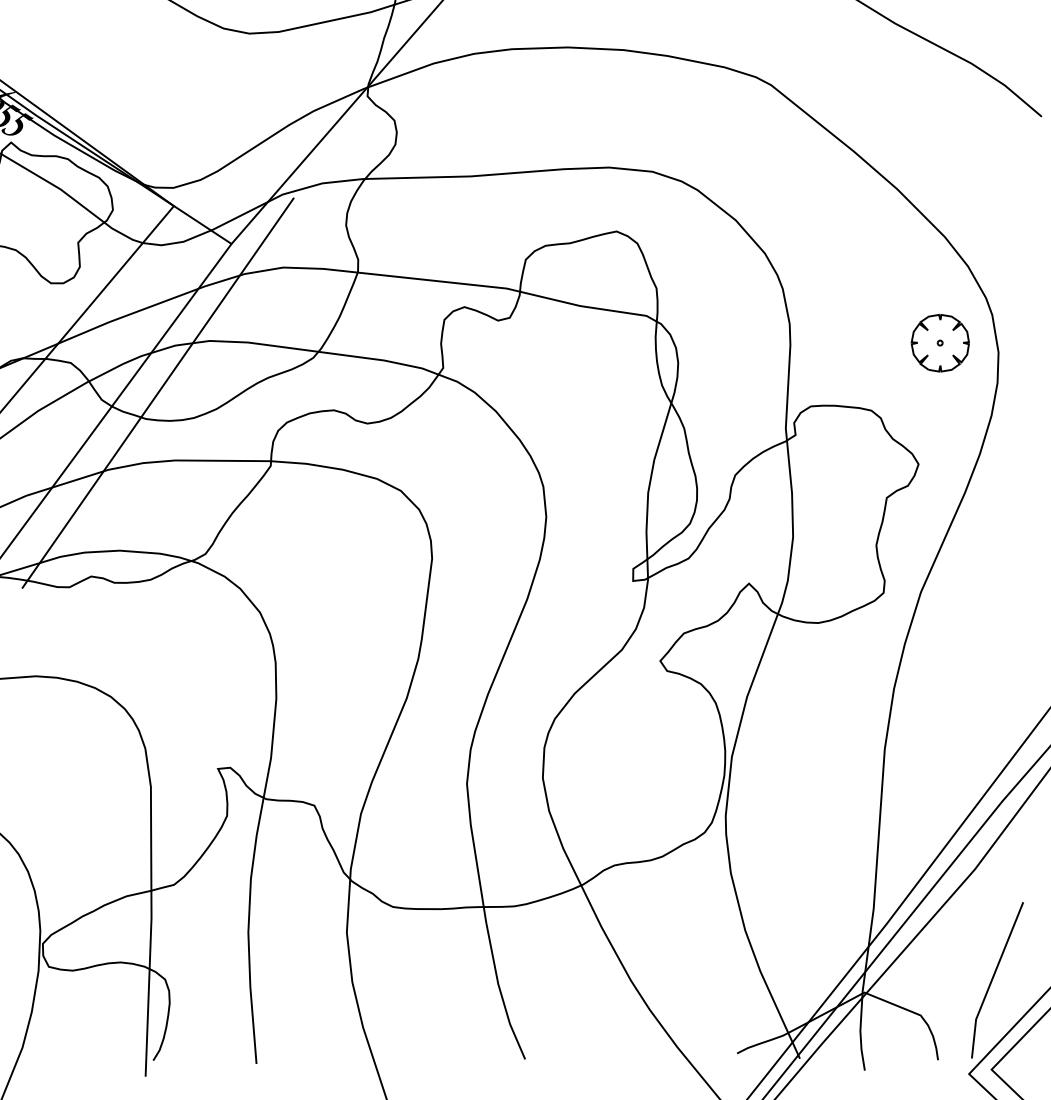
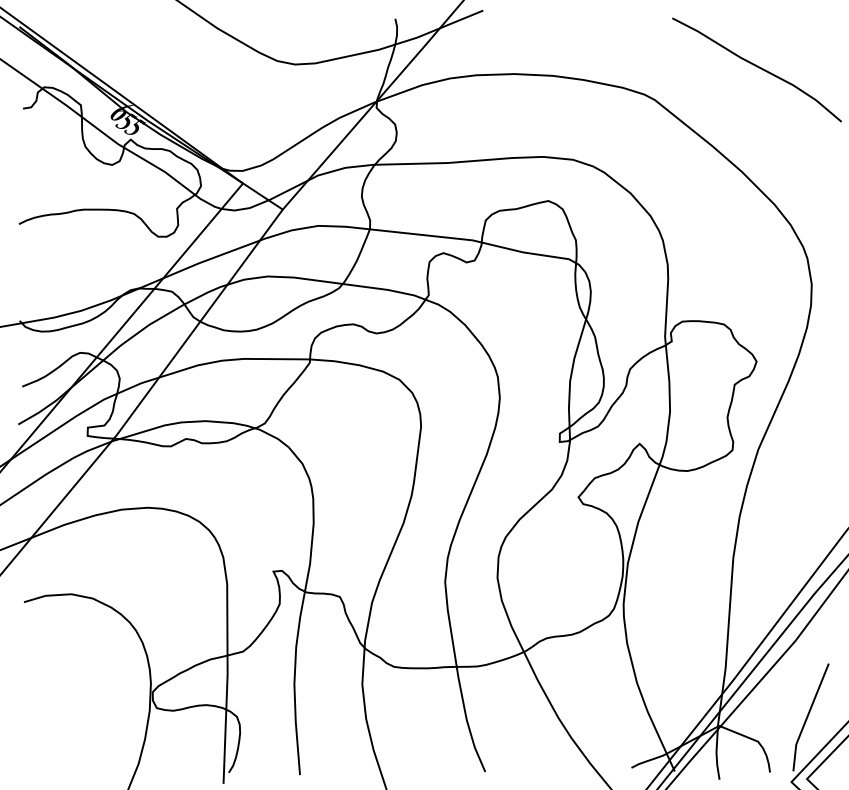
part: (940, 342) -> (771, 277), removed
line: (157, 393) -> (231, 312), removed

